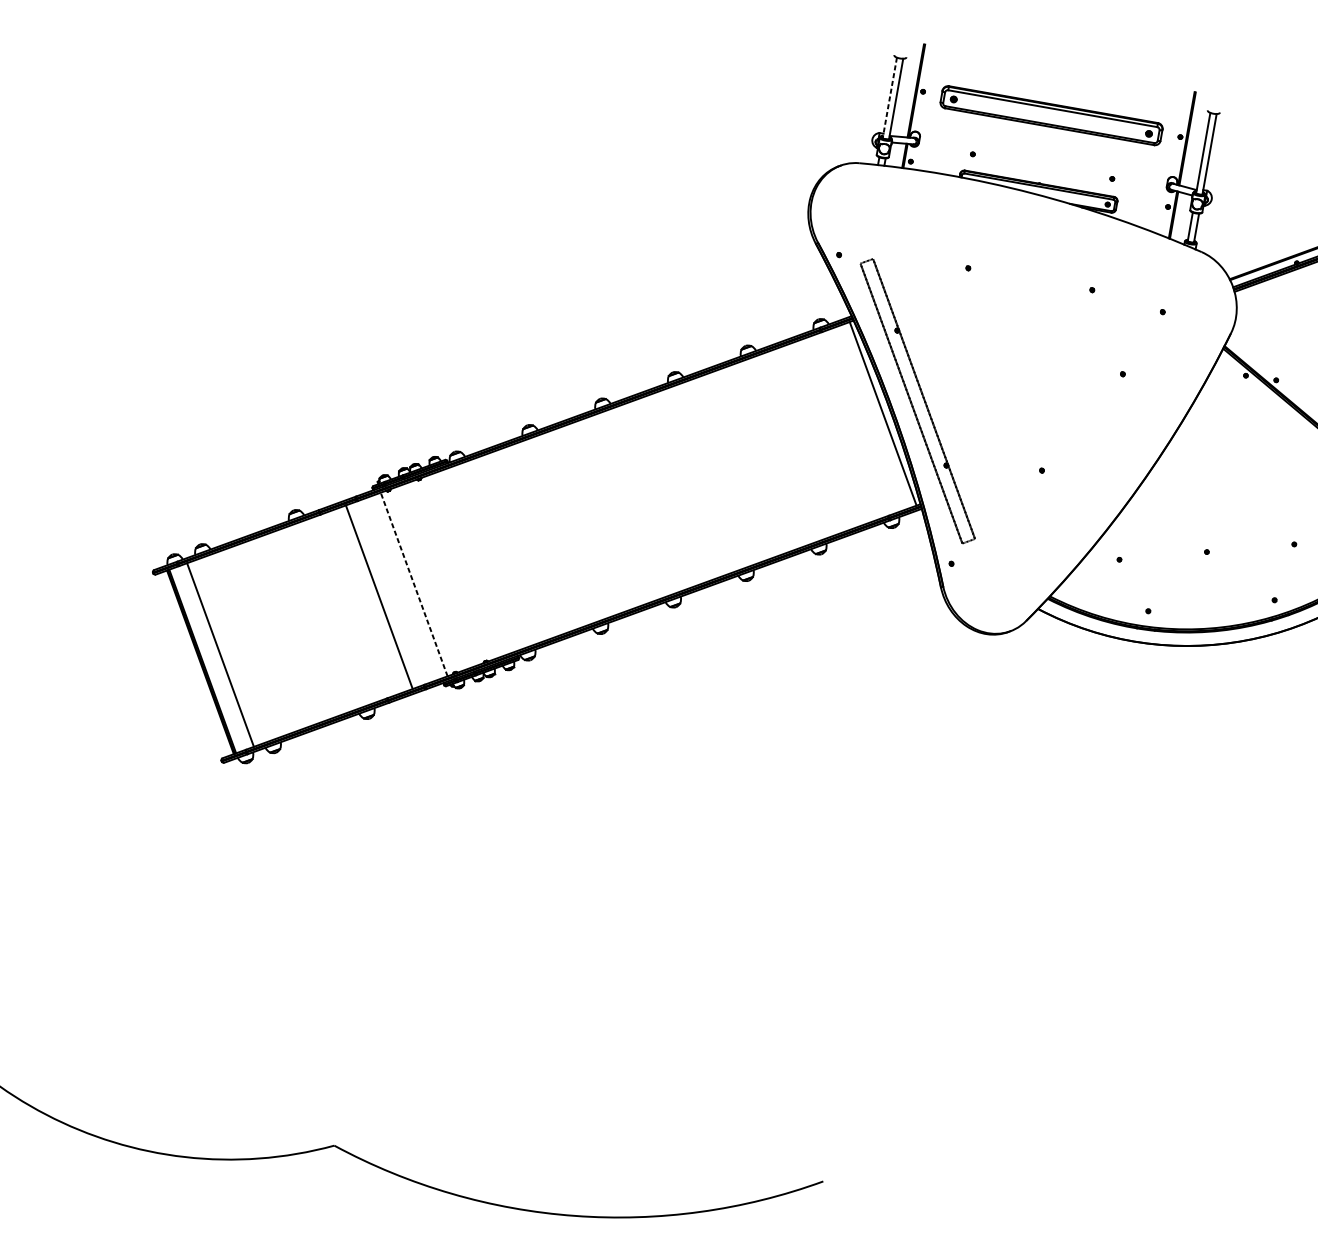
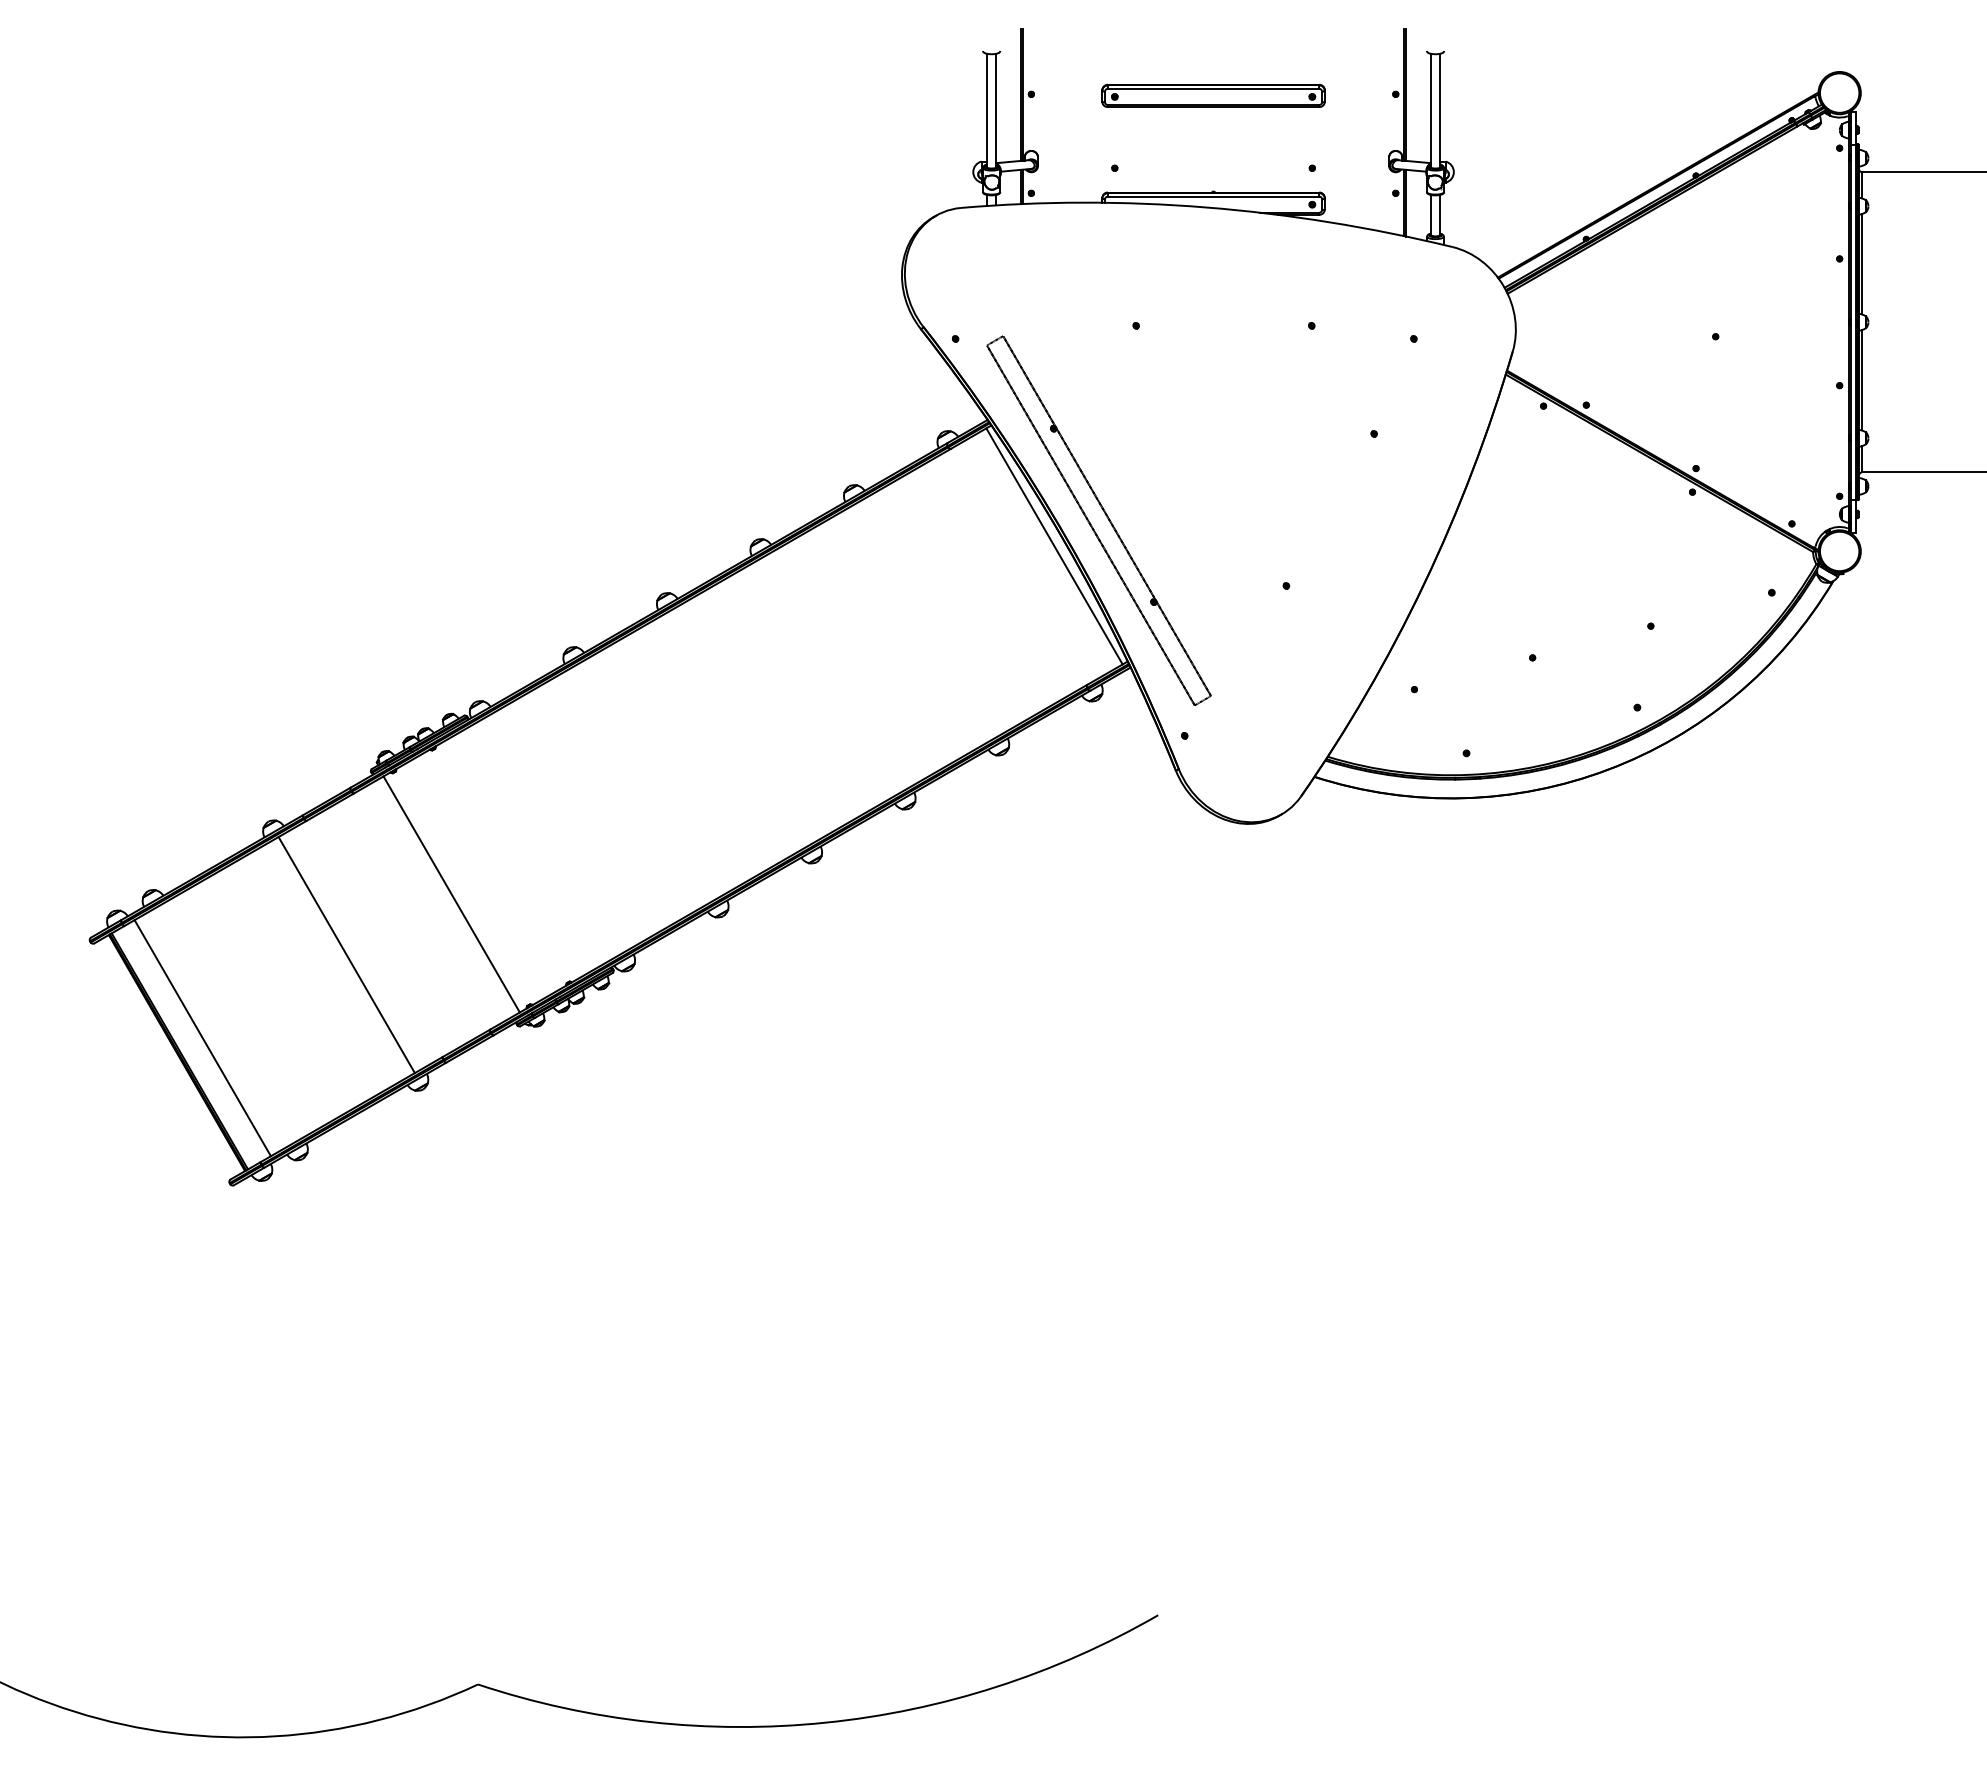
line: (890, 98) -> (987, 111), dashed -> solid
part: (1051, 115) -> (1213, 95), size x0.71
line: (414, 584) -> (451, 894), dashed -> solid
line: (379, 597) -> (346, 955), moved

